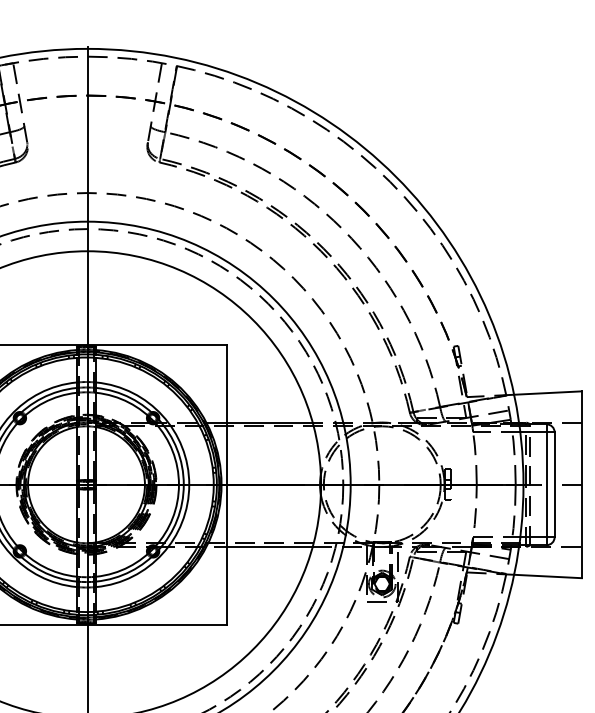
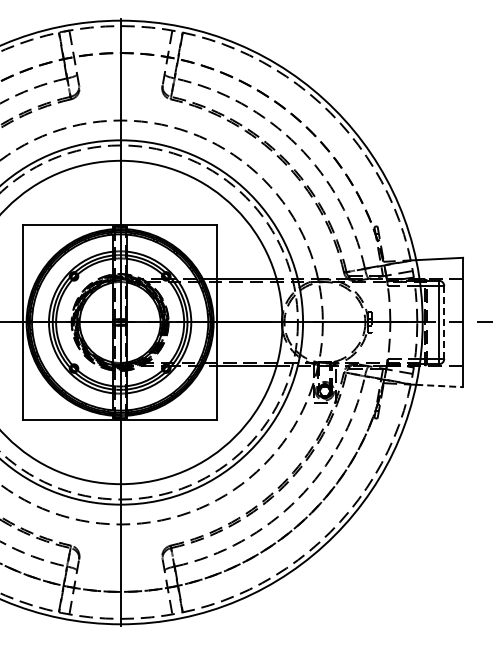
line: (554, 484) -> (444, 322), solid -> dashed
line: (549, 577) -> (440, 386), solid -> dashed

